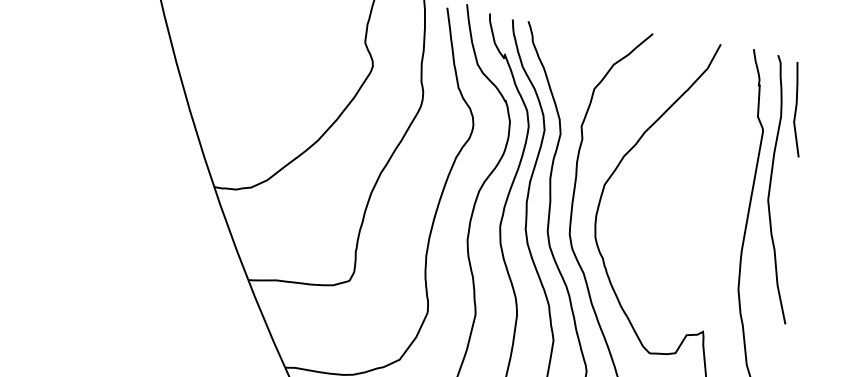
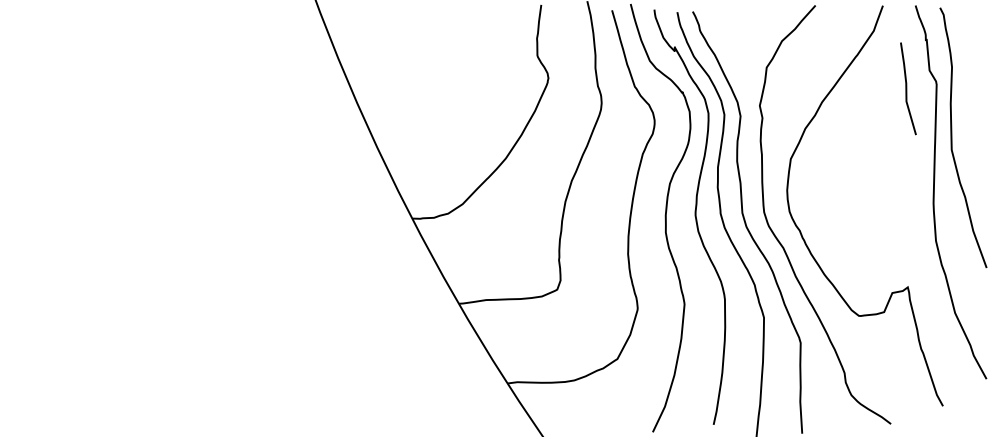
line: (797, 109) -> (907, 88), moved

